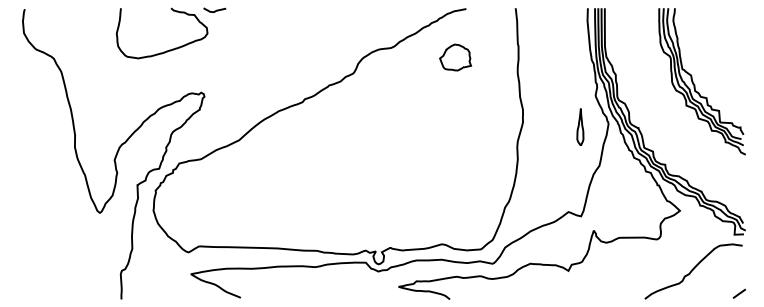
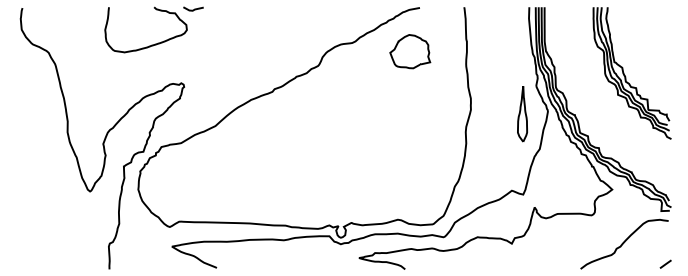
part: (455, 57) -> (410, 51), size x1.43
part: (580, 127) -> (522, 114), size x1.67

